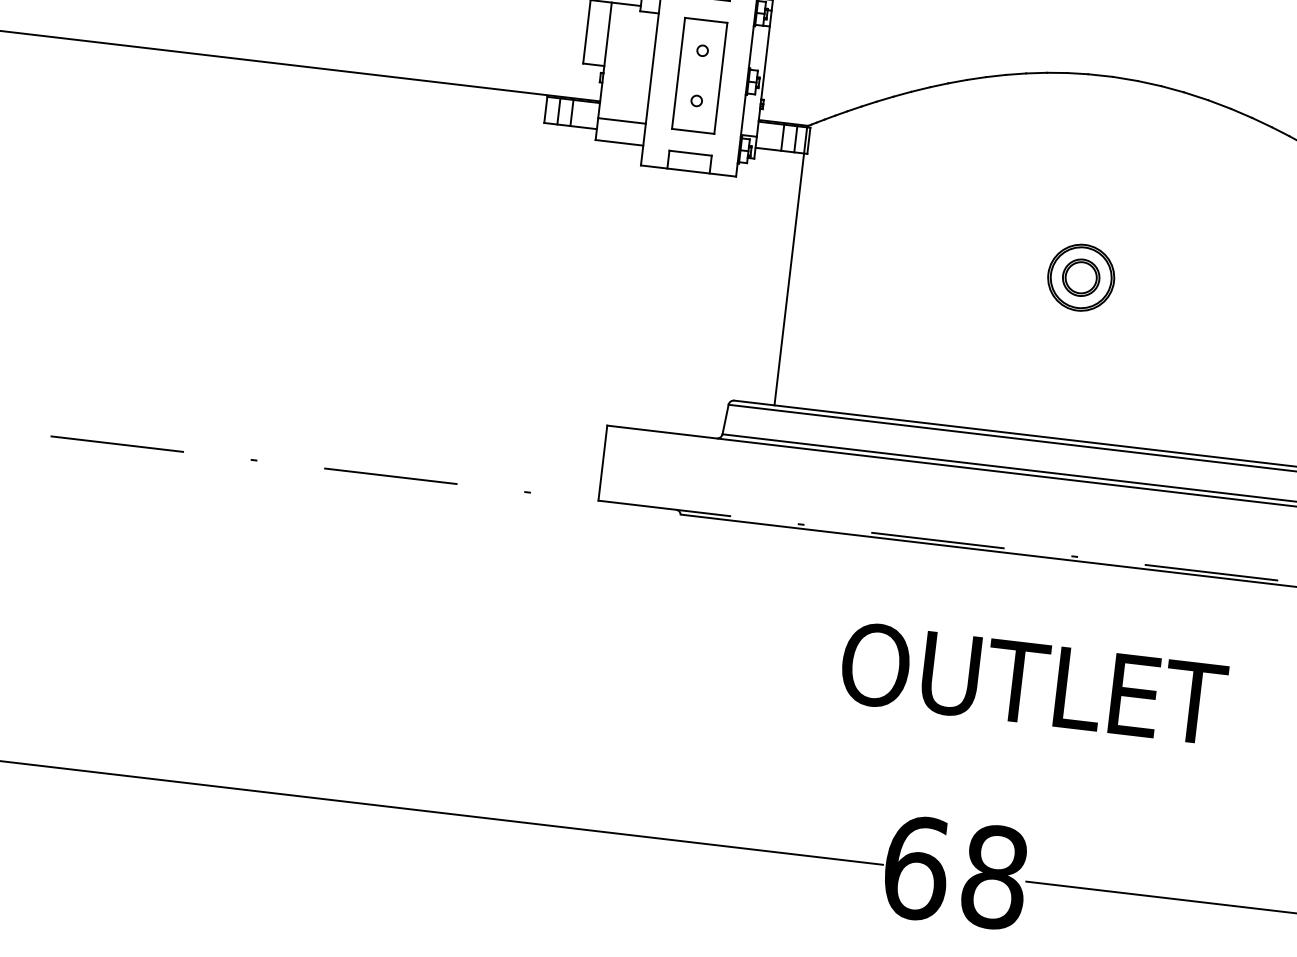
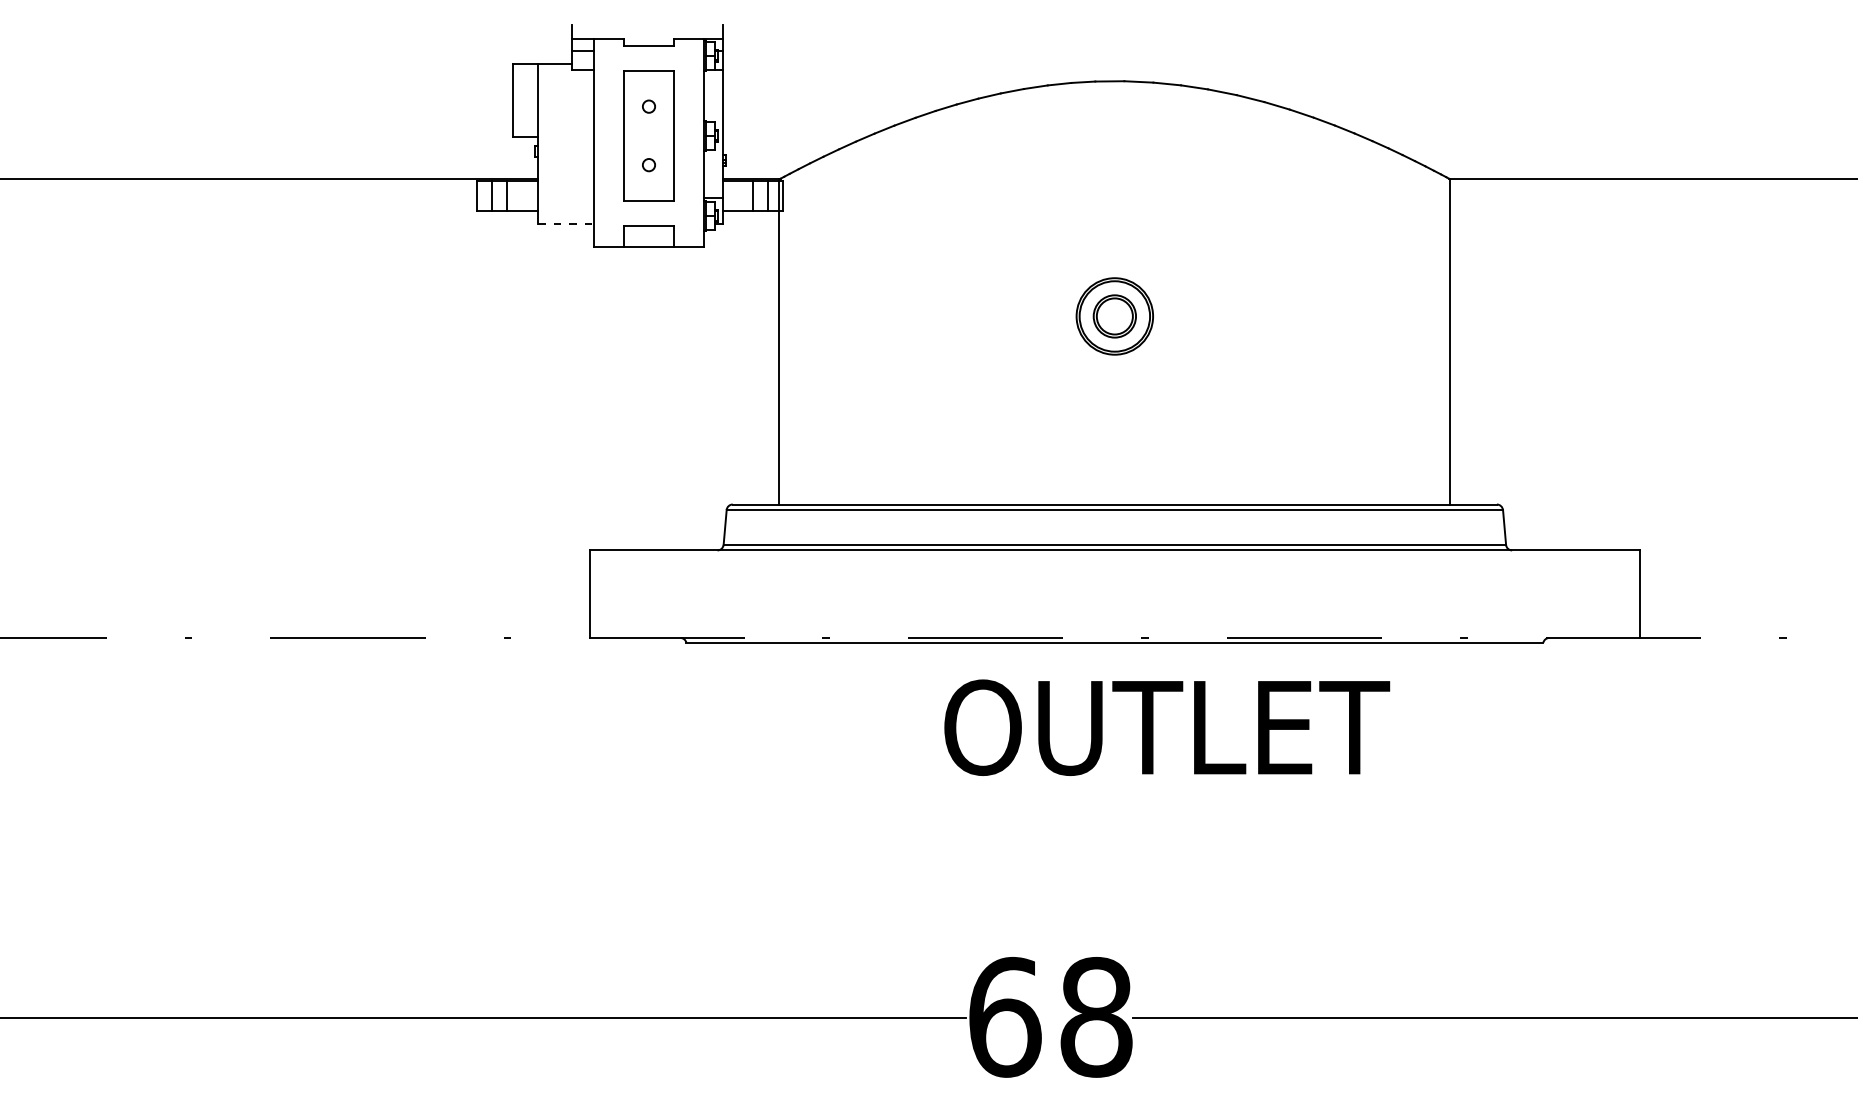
line: (621, 121) -> (565, 198), removed
line: (619, 142) -> (565, 223), solid -> dashed
text: (1034, 683) -> (1167, 727), moved

